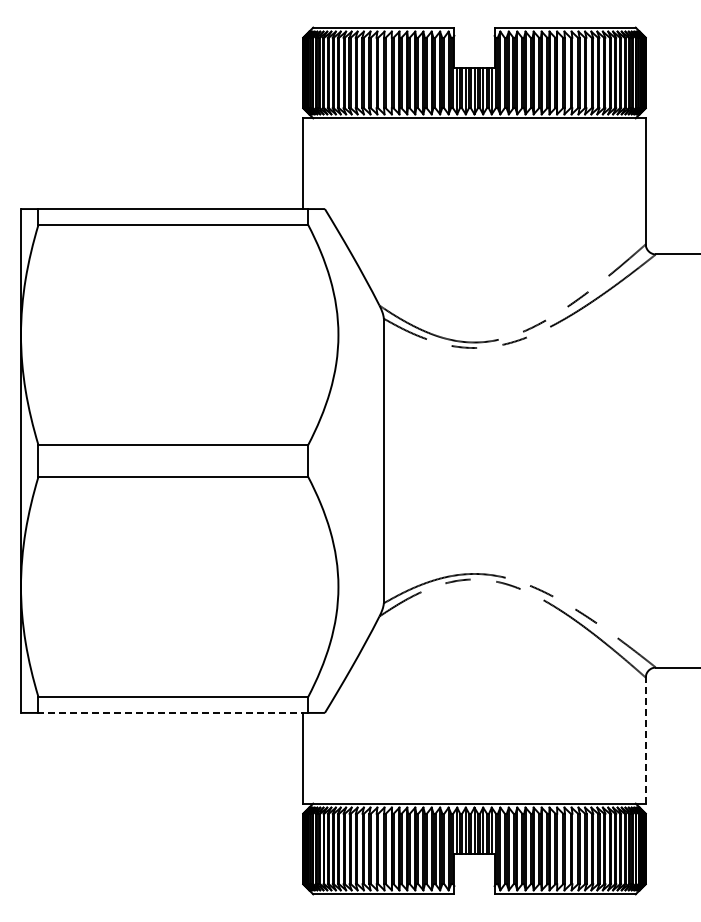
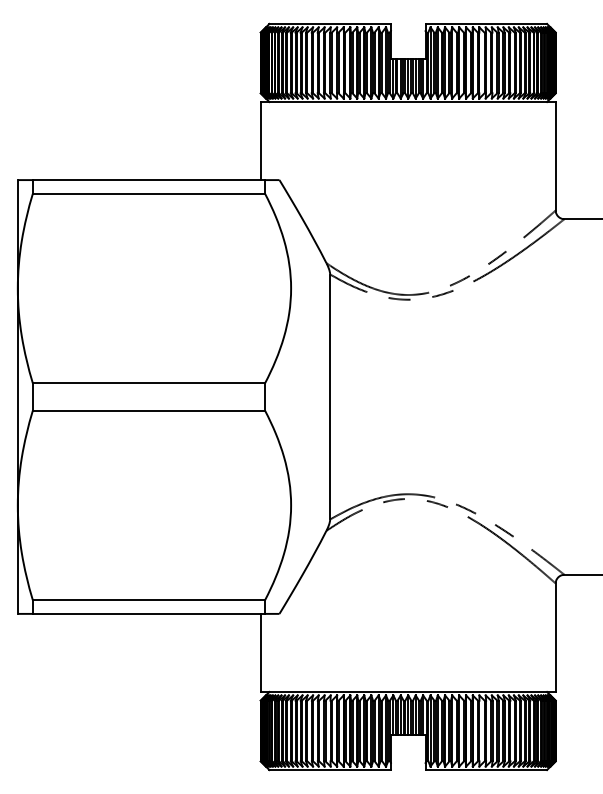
line: (173, 712) -> (149, 613), dashed -> solid
line: (645, 740) -> (555, 637), dashed -> solid

